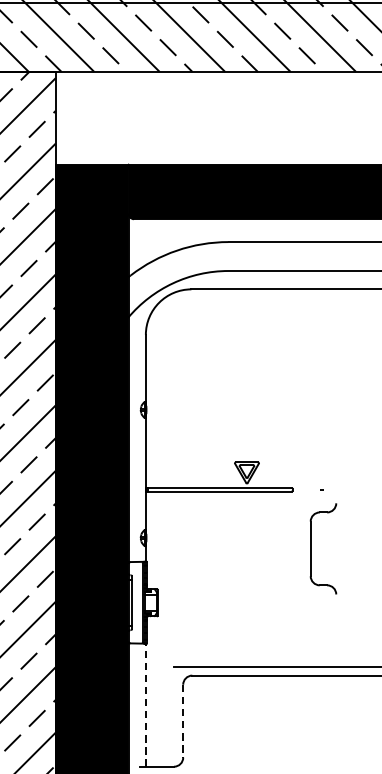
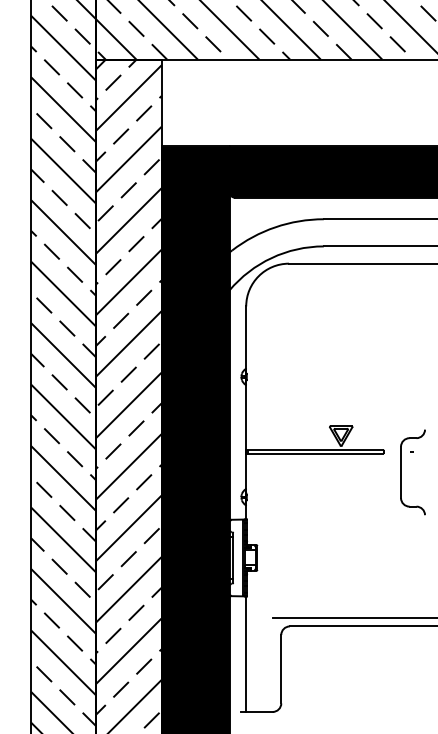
part: (311, 548) -> (401, 472), moved
line: (146, 705) -> (246, 654), dashed -> solid
line: (183, 721) -> (281, 669), dashed -> solid

